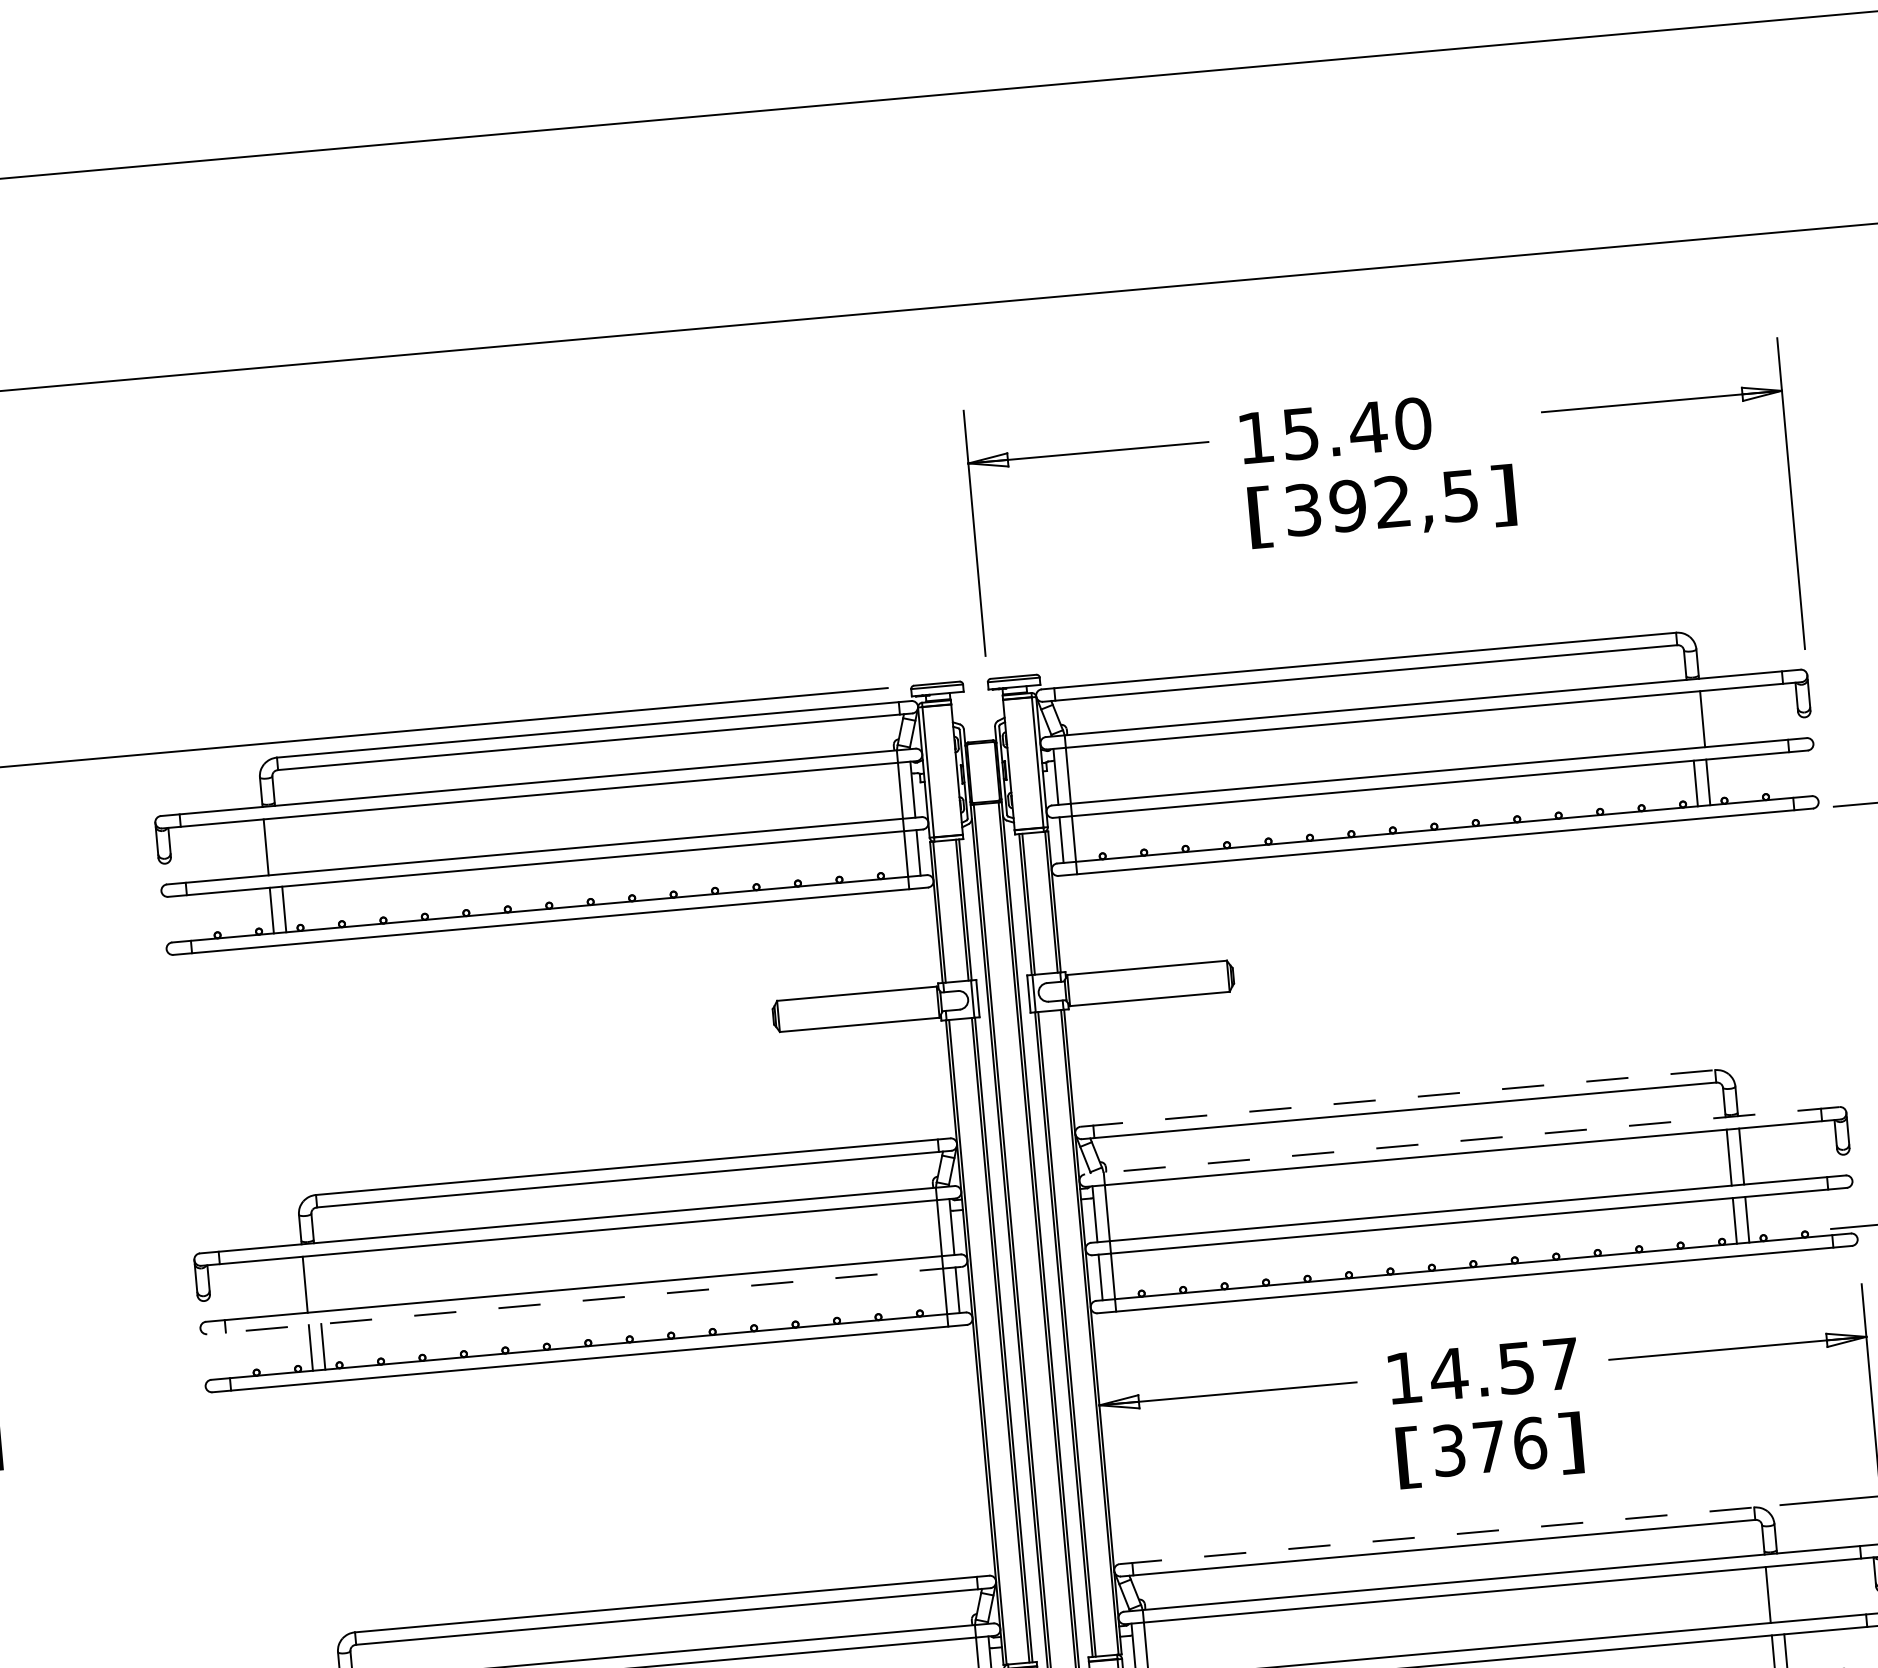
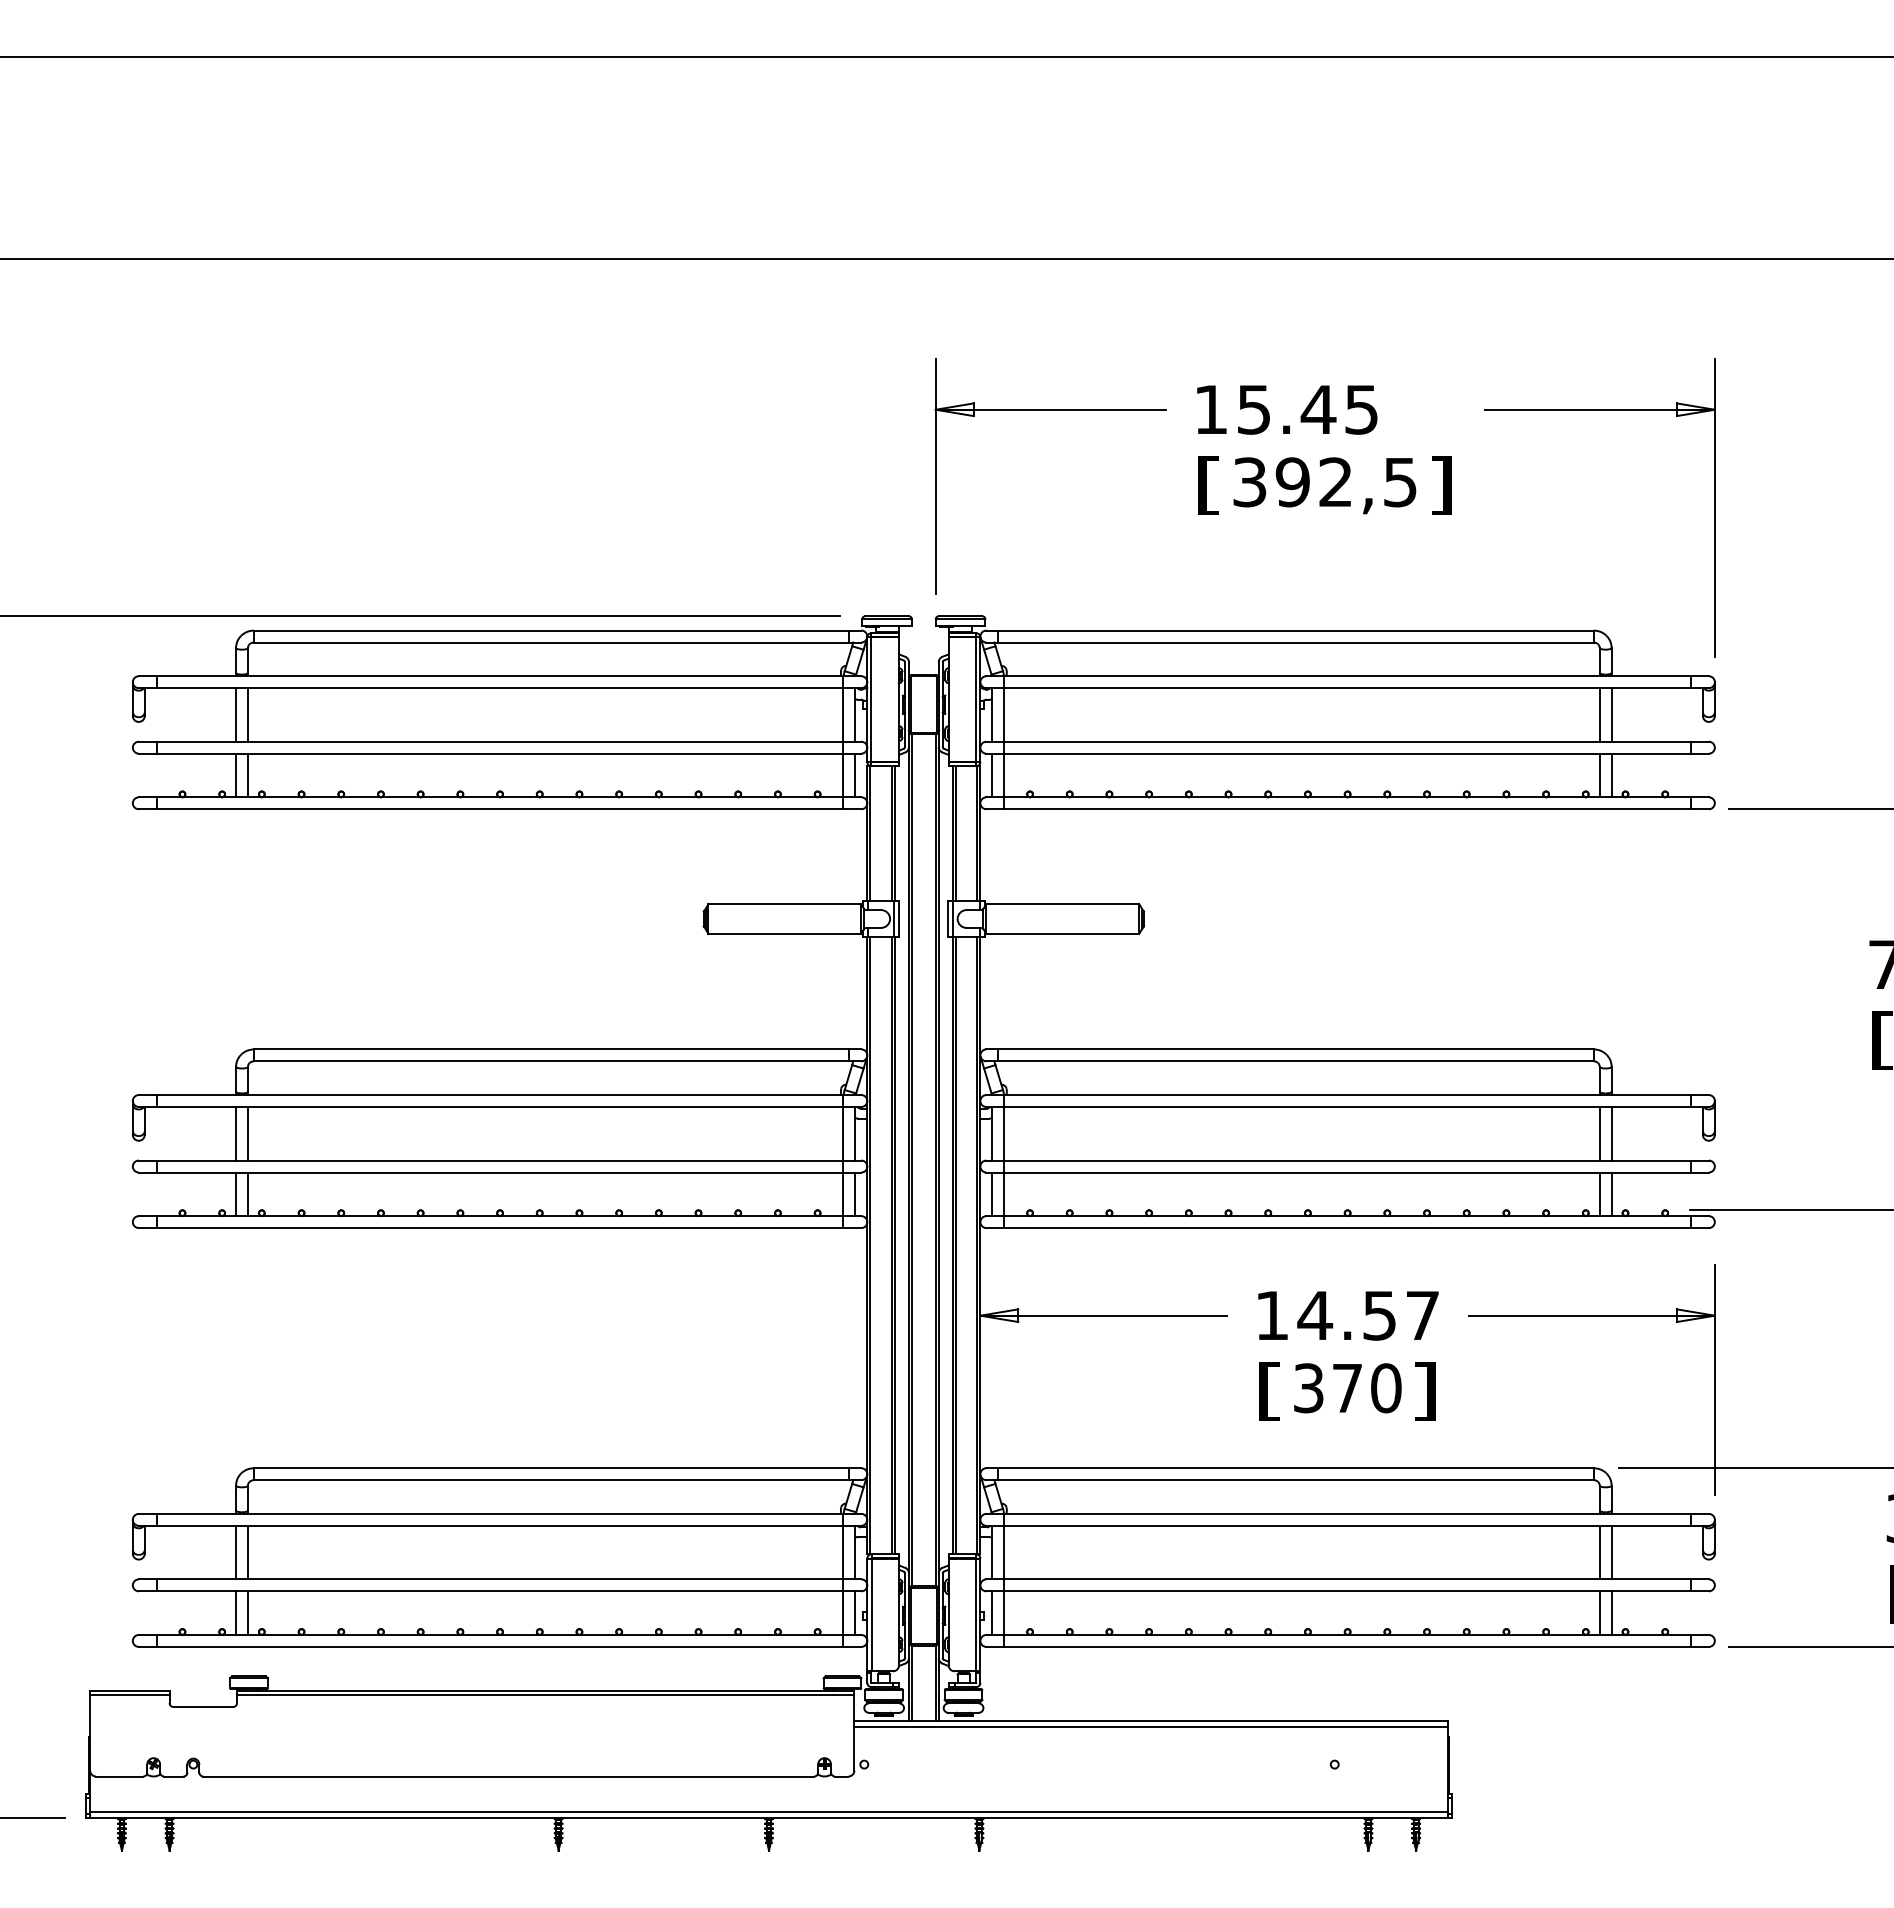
text: (1412, 423) -> (1361, 409), 15.40 -> 15.45
line: (1689, 719) -> (1599, 714), added
line: (278, 845) -> (247, 714), added
line: (1398, 1098) -> (1290, 1049), dashed -> solid
line: (1462, 1141) -> (1347, 1095), dashed -> solid
line: (317, 1283) -> (247, 1133), added
line: (583, 1300) -> (499, 1172), dashed -> solid
text: (1530, 1443) -> (1386, 1388), 376 -> 370
line: (1437, 1535) -> (1290, 1468), dashed -> solid
line: (1780, 1593) -> (1611, 1552), added

